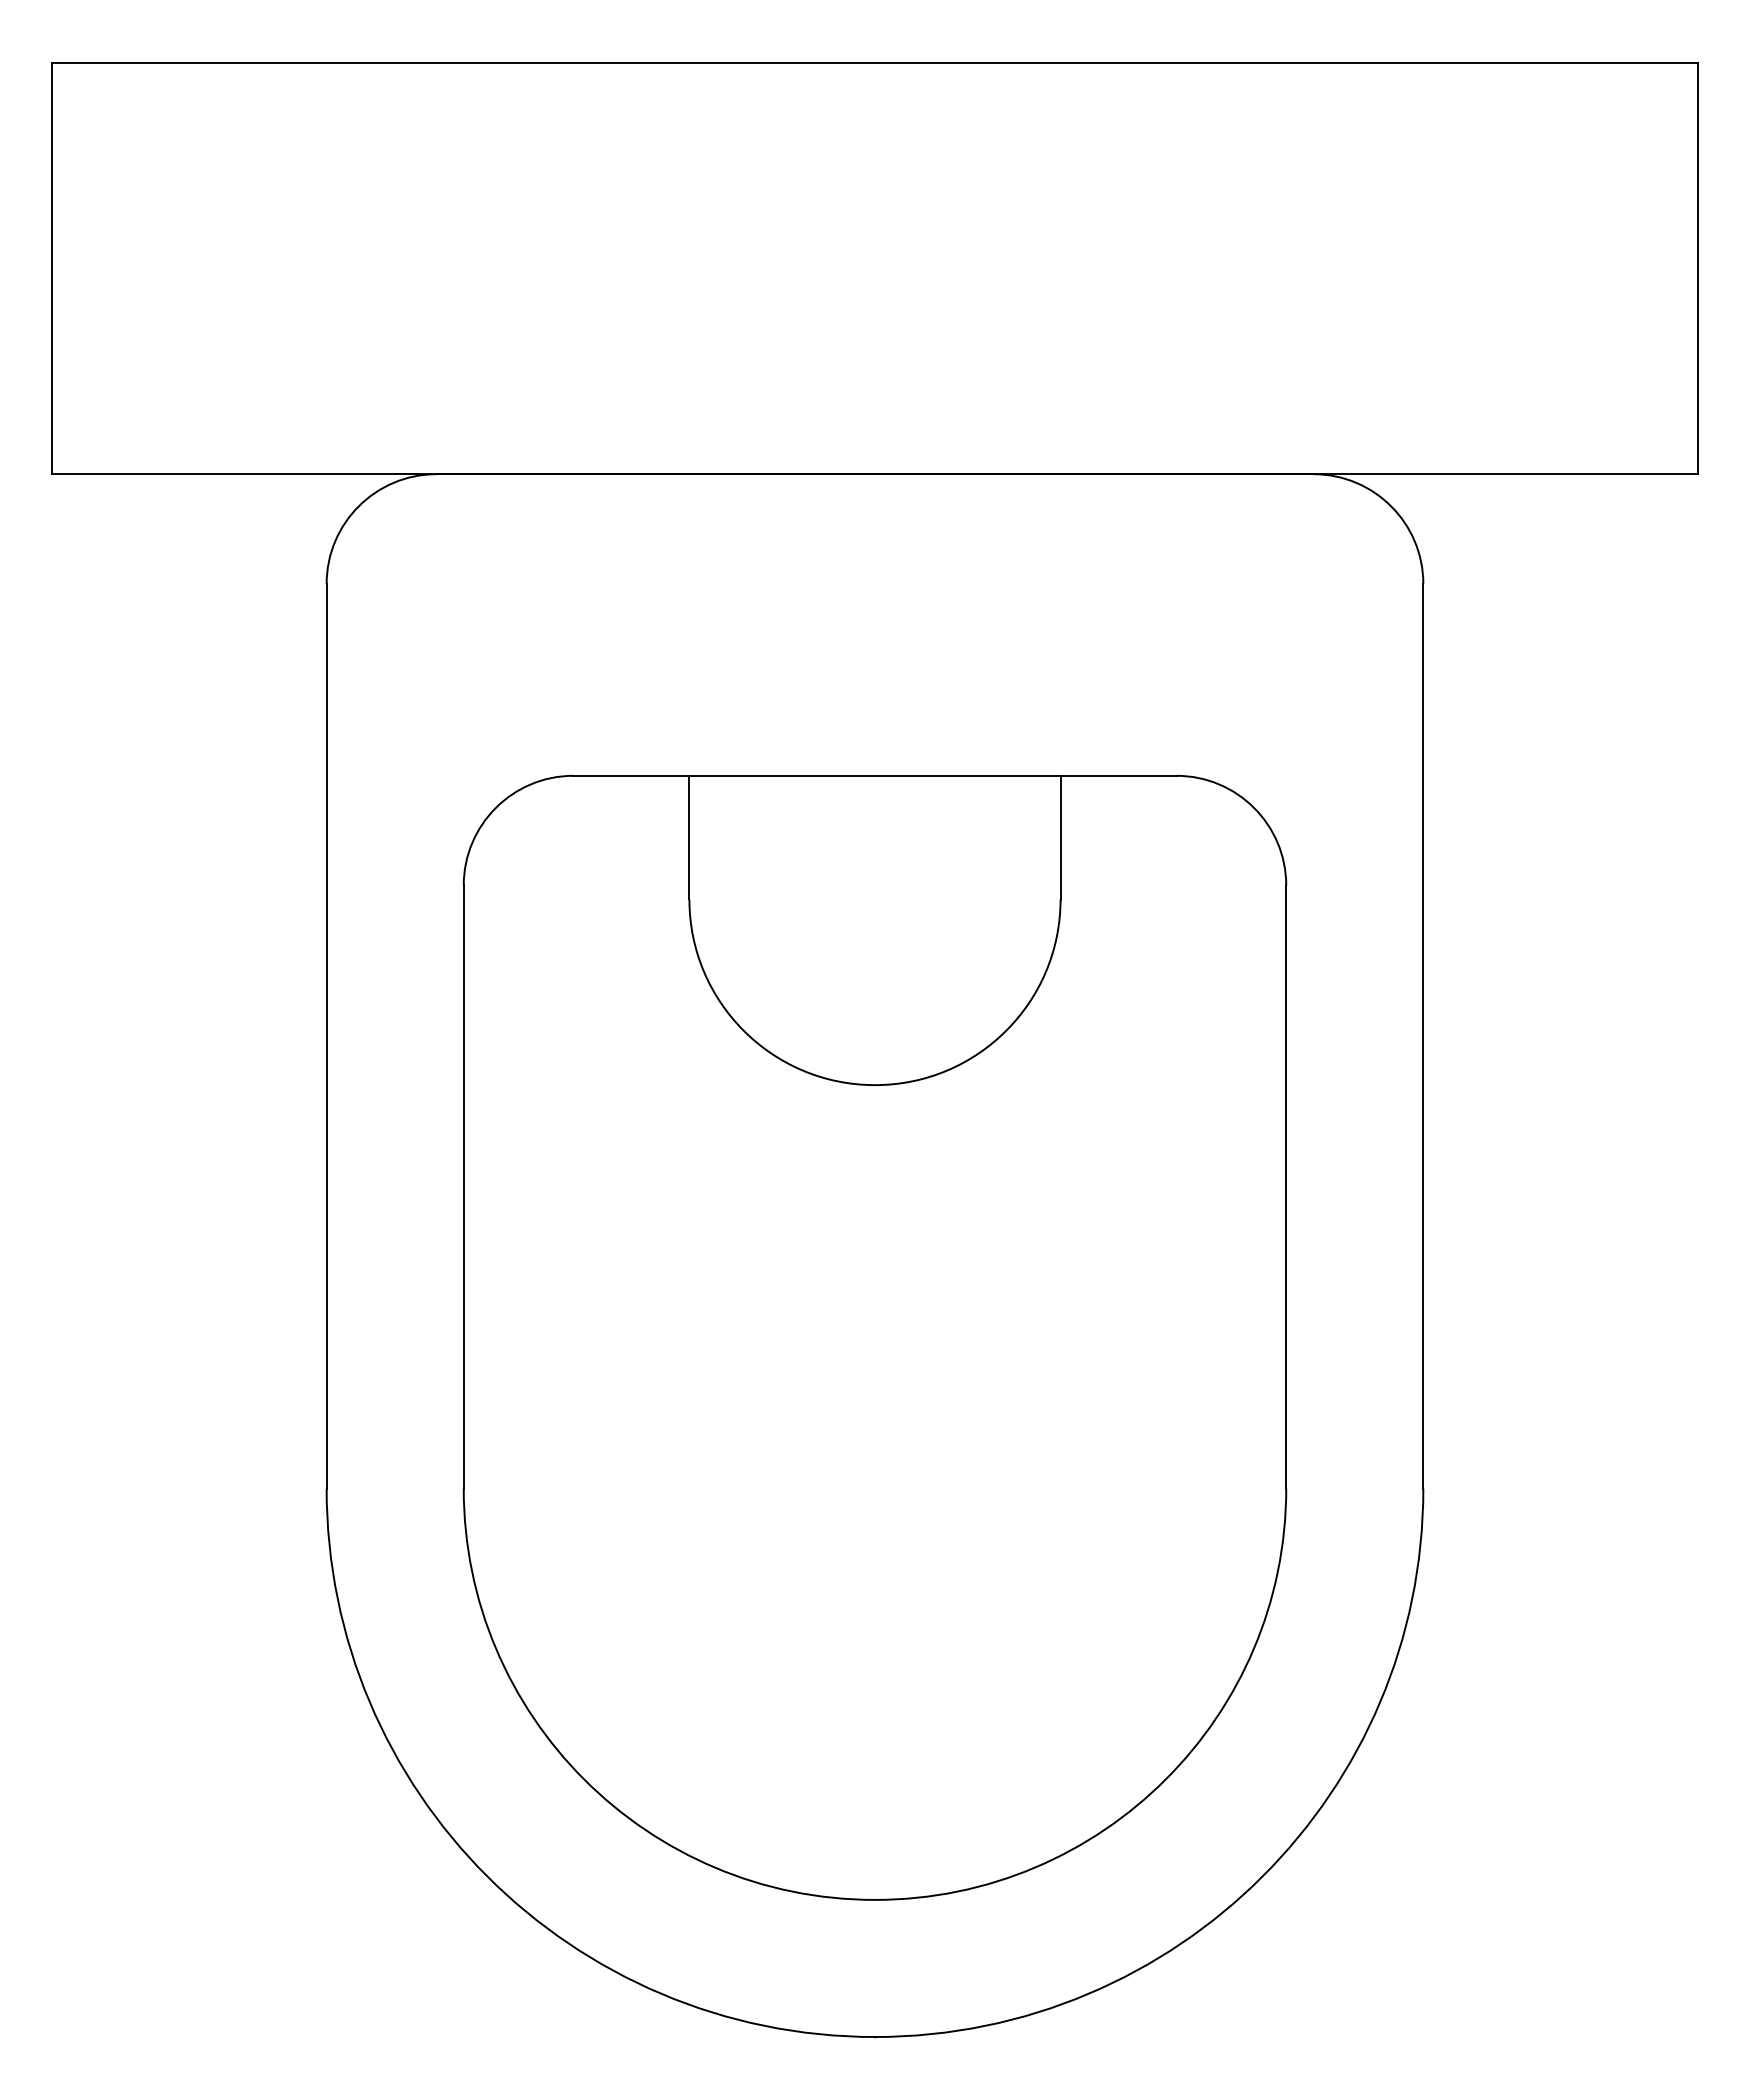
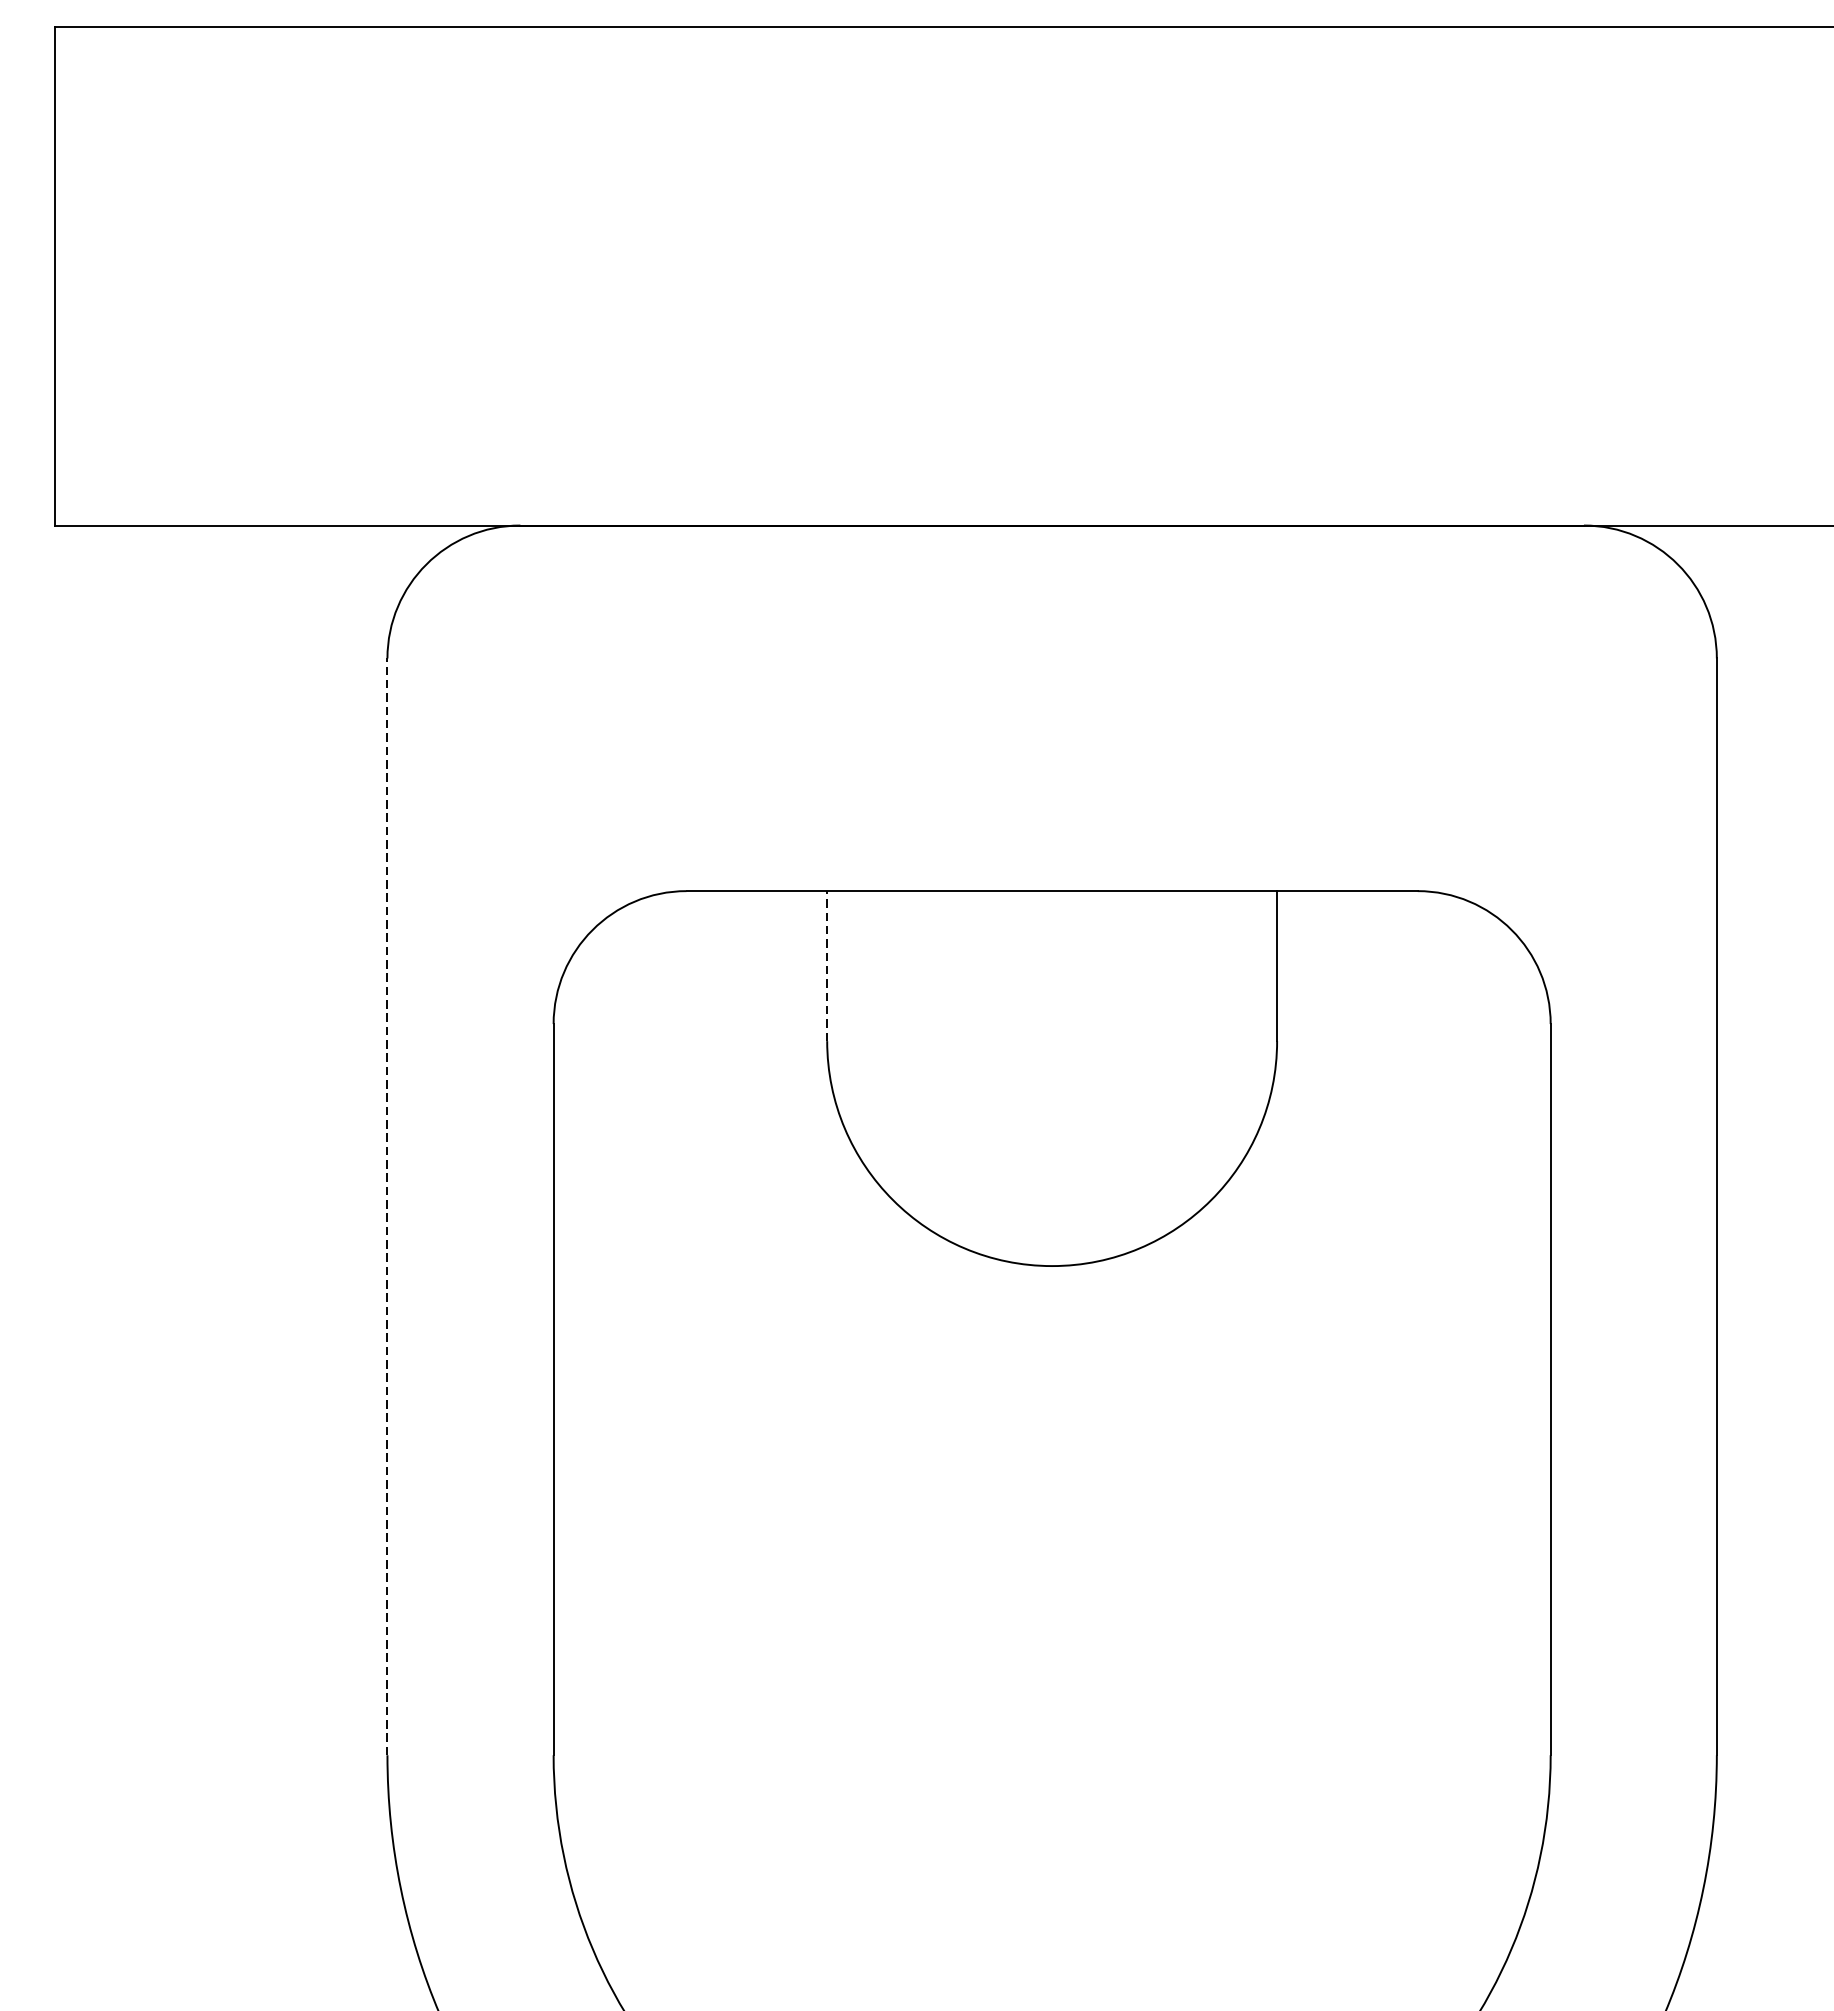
line: (689, 837) -> (827, 965), solid -> dashed
line: (326, 1035) -> (387, 1205), solid -> dashed

